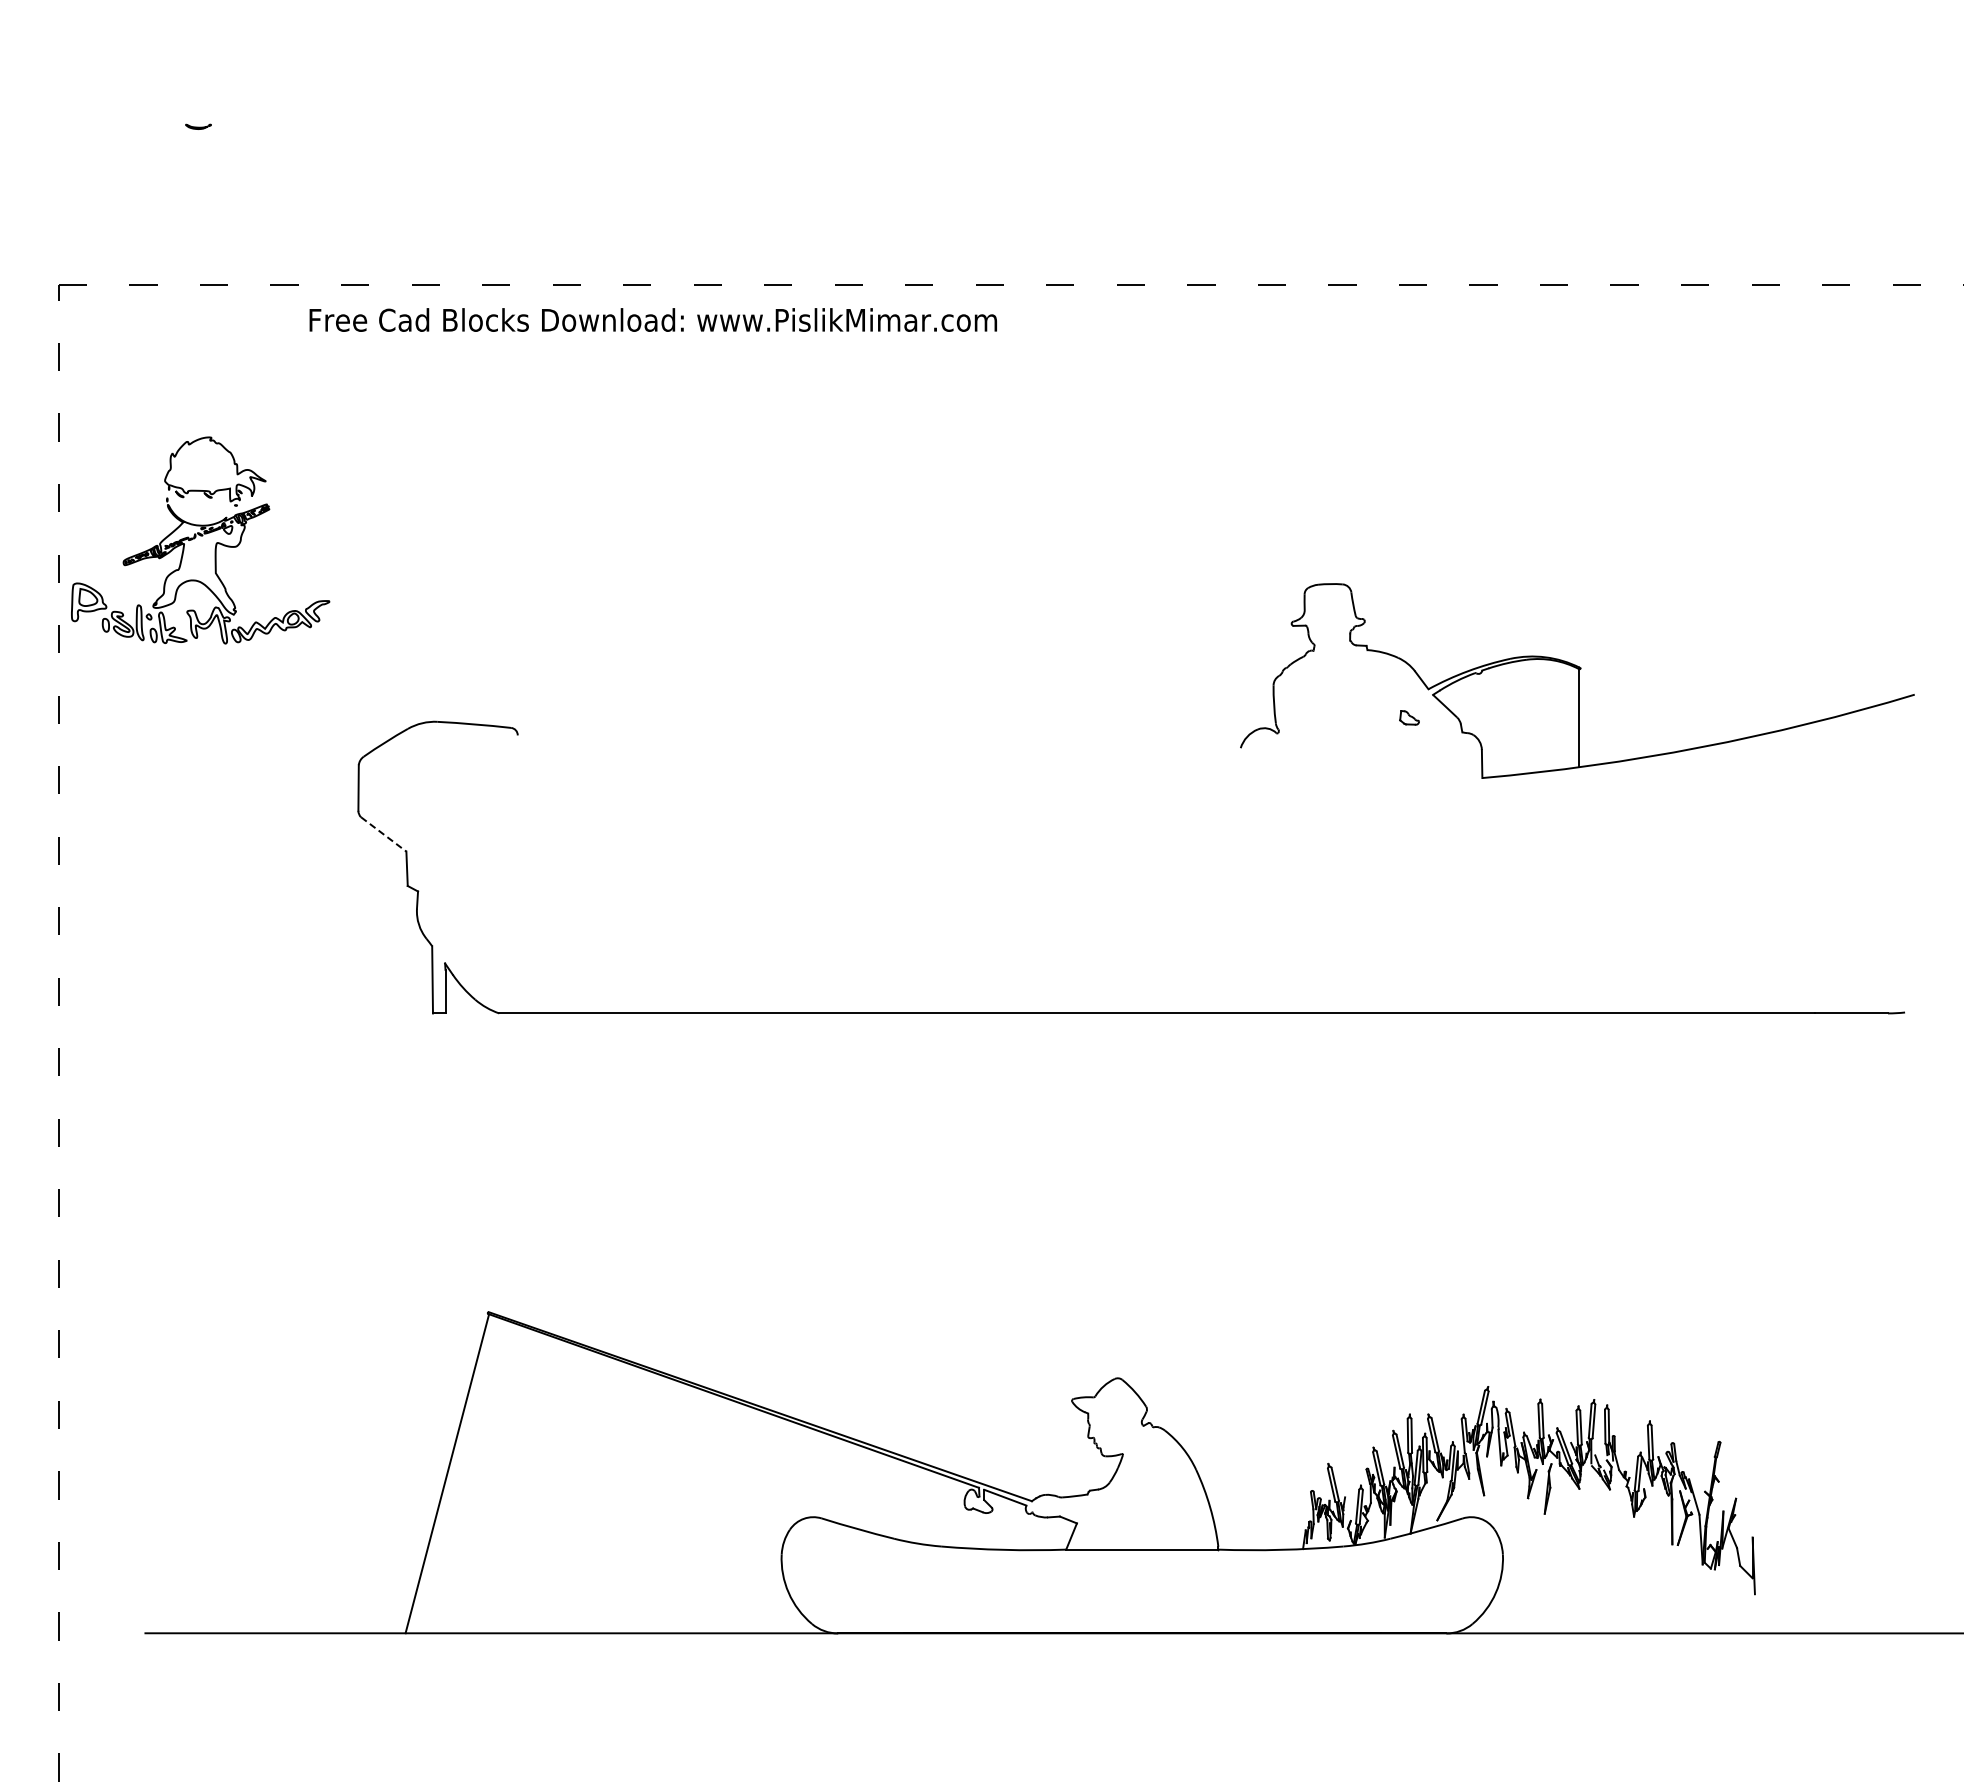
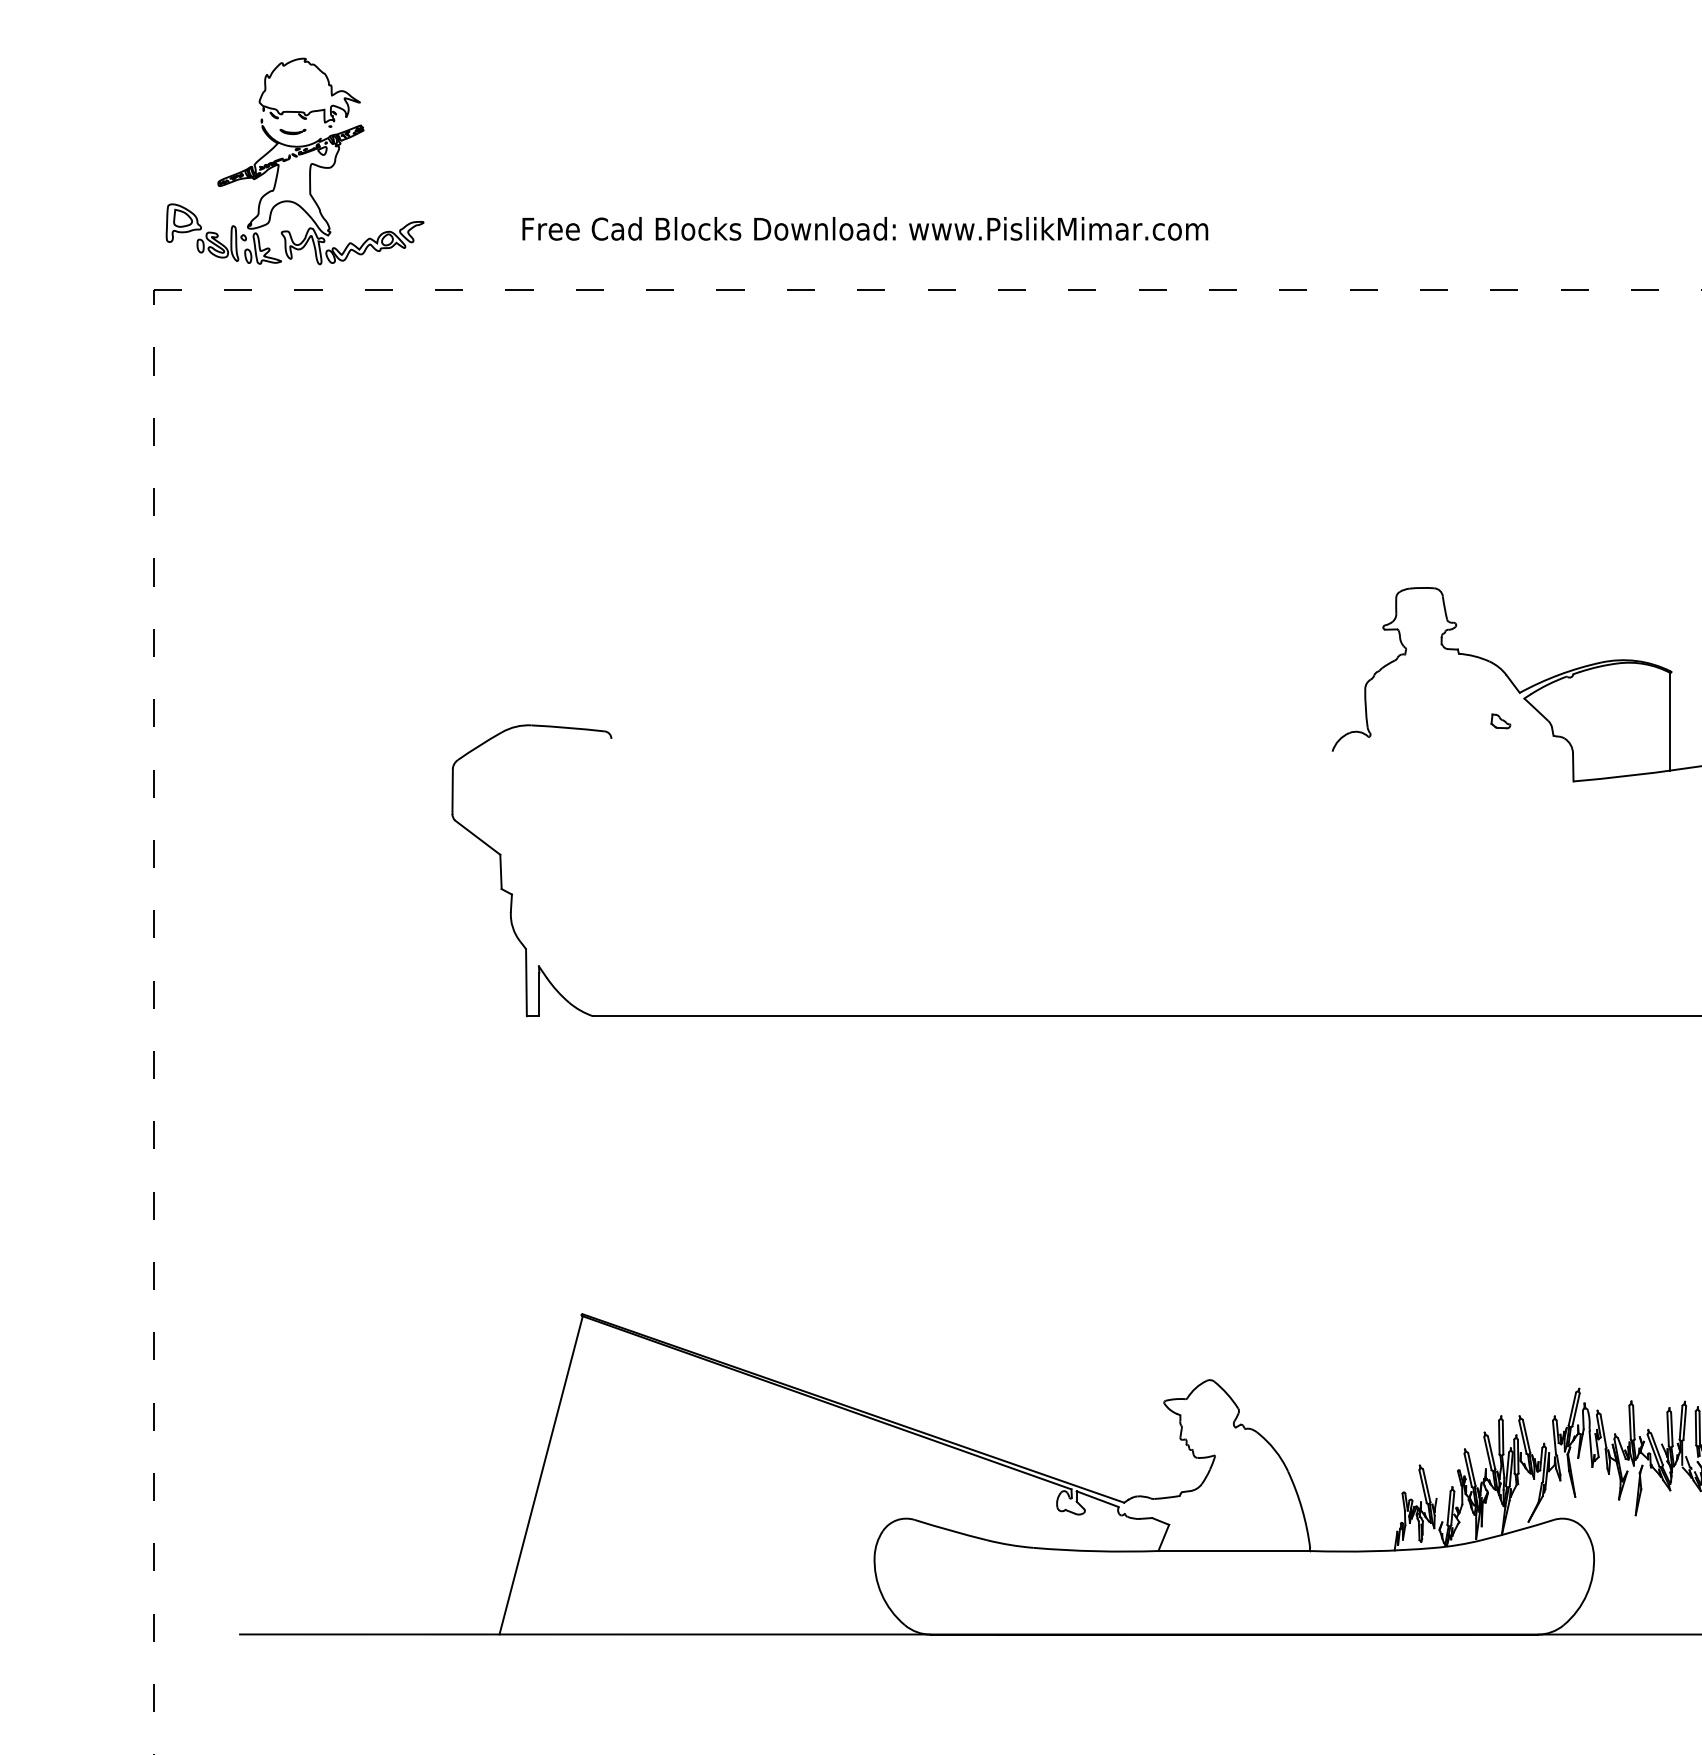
text: (652, 319) -> (864, 228), moved
part: (200, 540) -> (294, 161), moved
line: (384, 834) -> (478, 837), dashed -> solid

